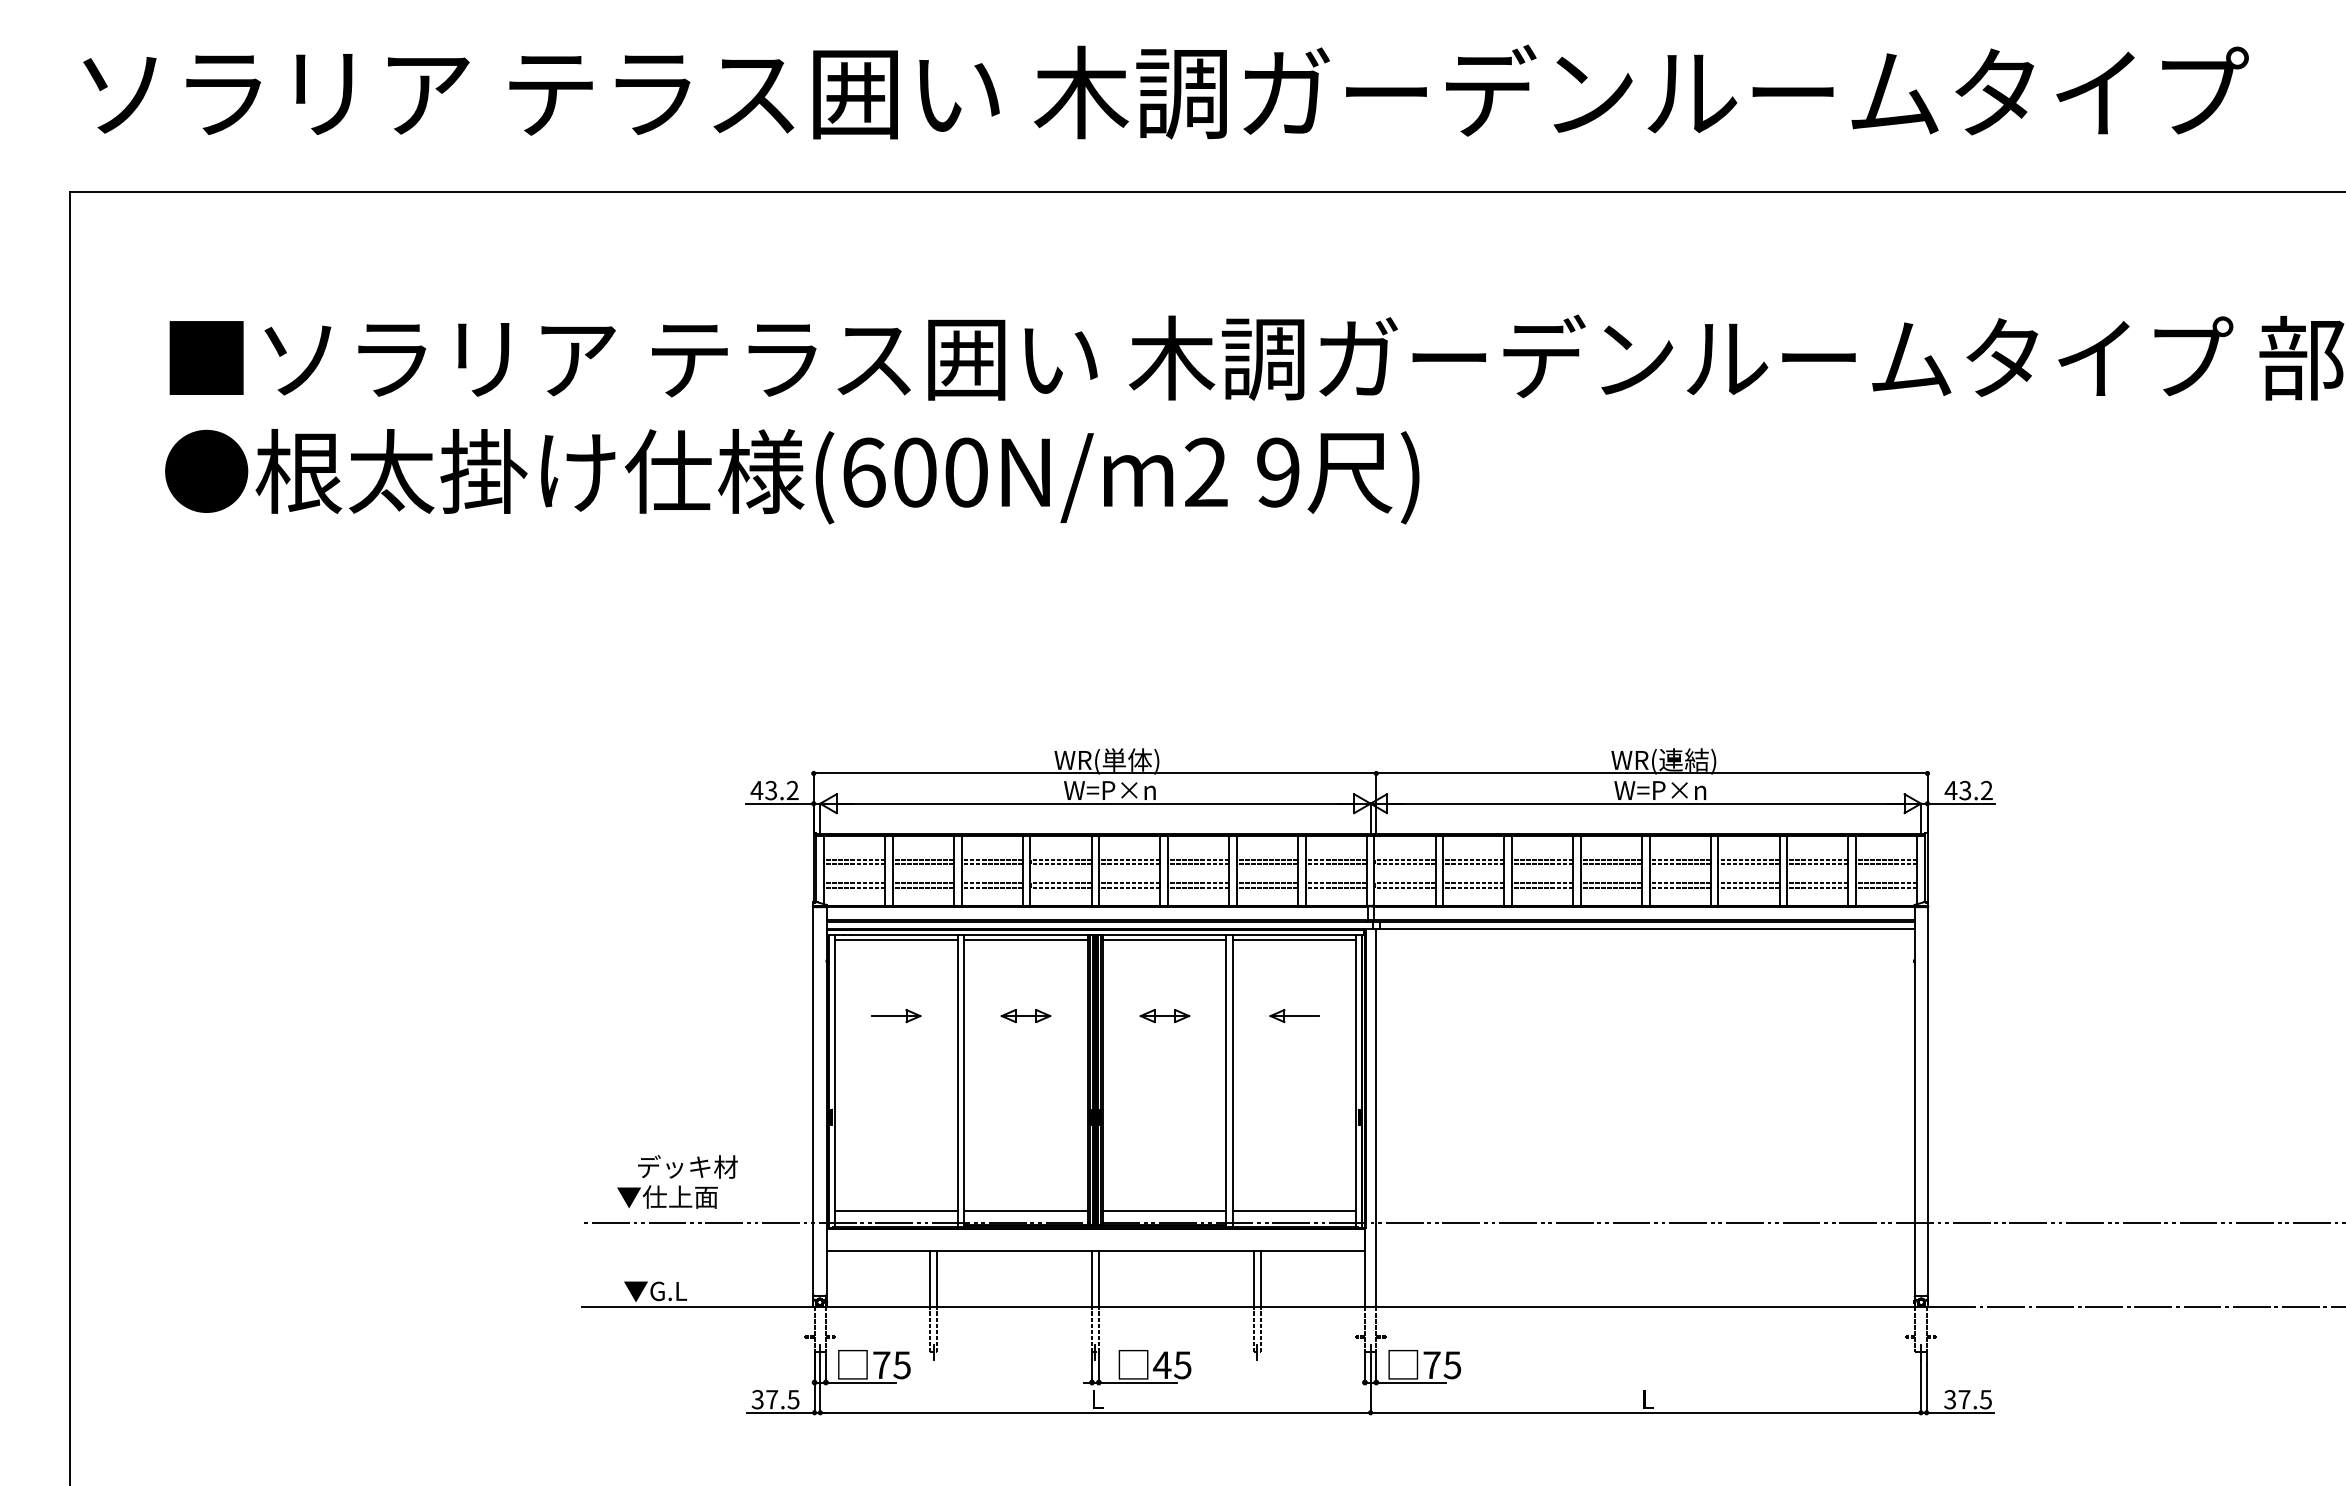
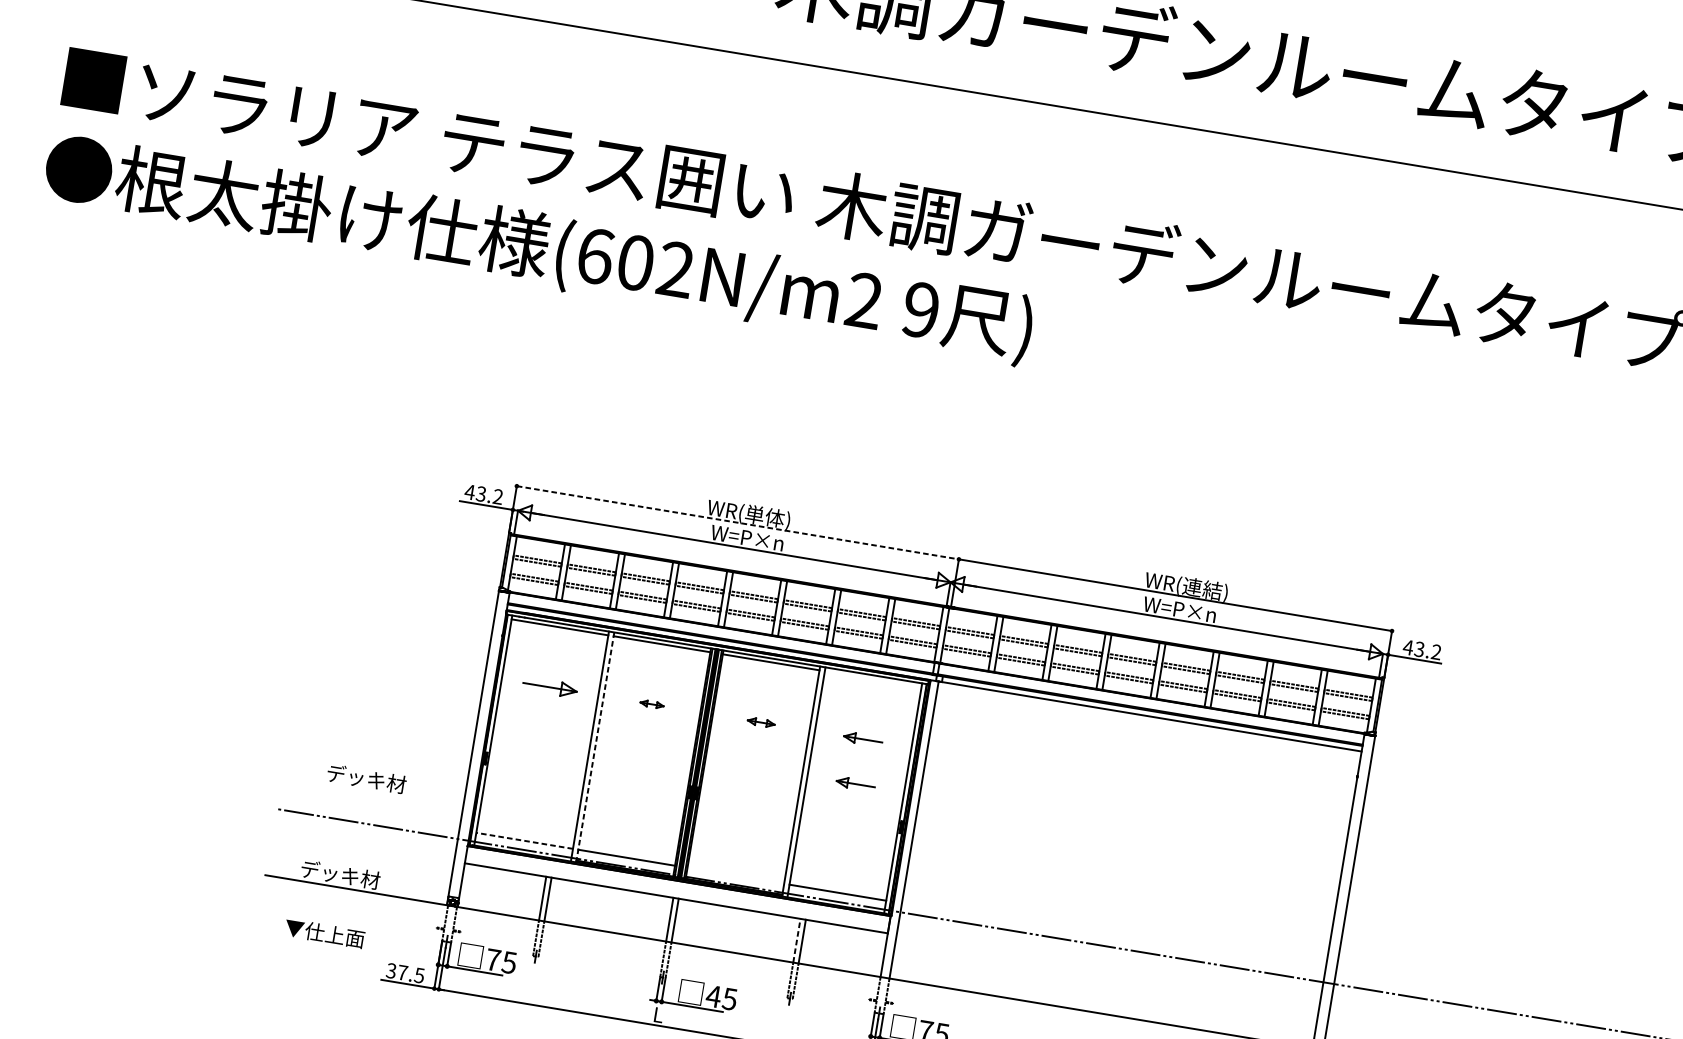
text: (966, 472) -> (676, 269), (600N/m2 -> (602N/m2
line: (1095, 773) -> (738, 522), solid -> dashed
line: (1294, 939) -> (873, 679), removed
part: (1025, 1015) -> (651, 703), size x0.6
part: (896, 1016) -> (550, 687), size x1.4
part: (1164, 1016) -> (760, 722), size x0.7
part: (1294, 1073) -> (855, 784), added
line: (964, 1081) -> (595, 747), solid -> dashed
text: (667, 1196) -> (324, 933), moved
line: (896, 1211) -> (524, 841), solid -> dashed
line: (1164, 1211) -> (735, 876), removed
line: (1253, 1279) -> (796, 941), solid -> dashed
text: (674, 1290) -> (340, 874), ▼G.L -> デッキ材

